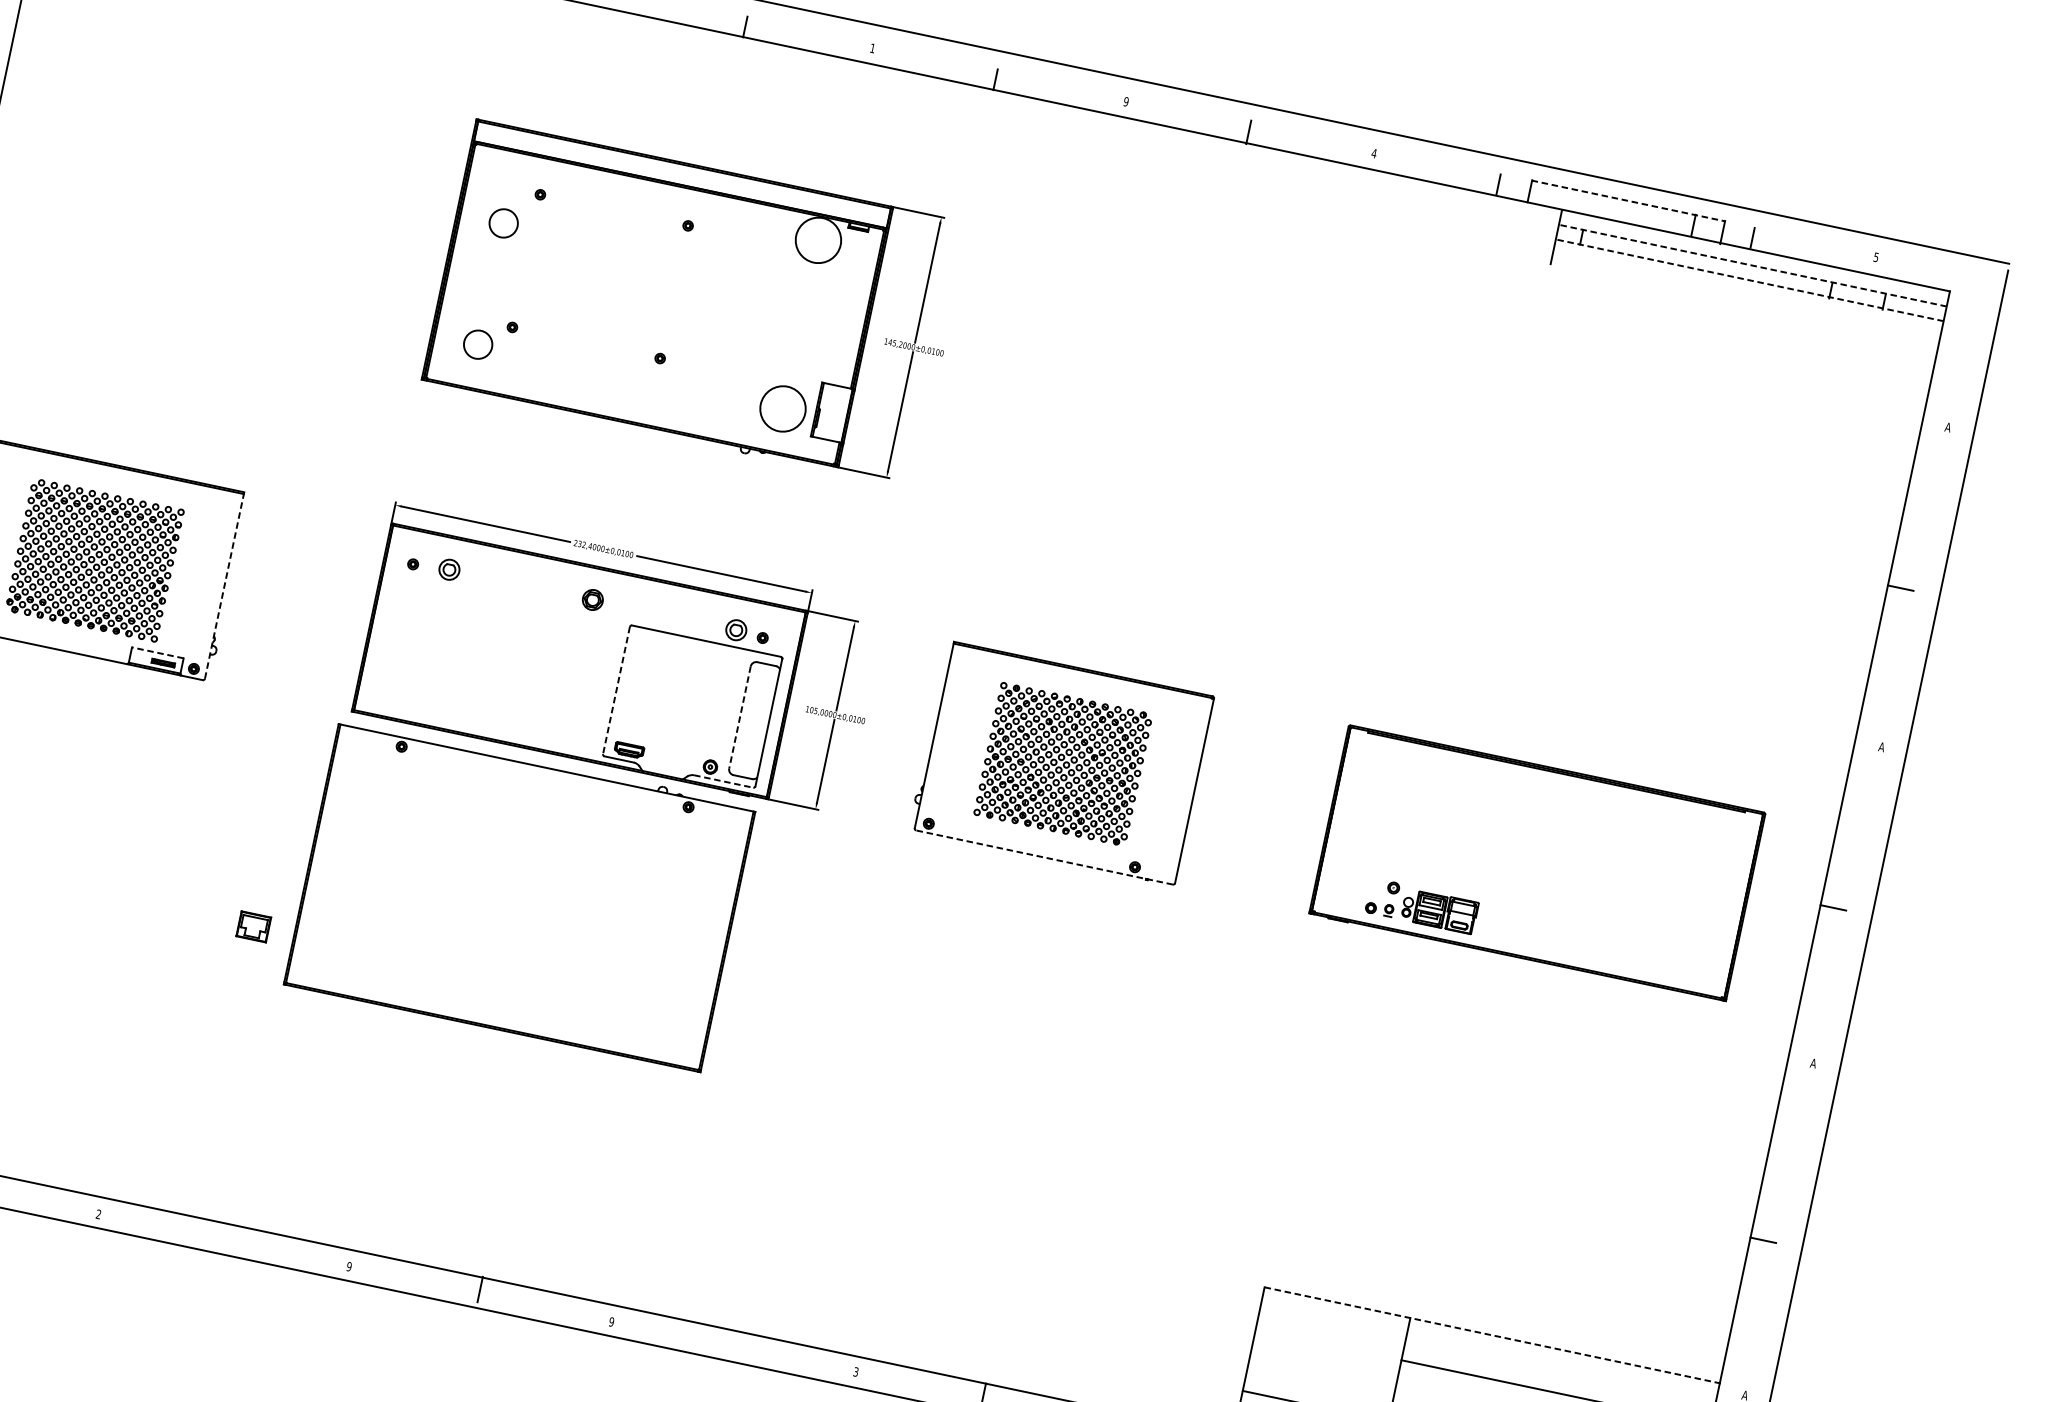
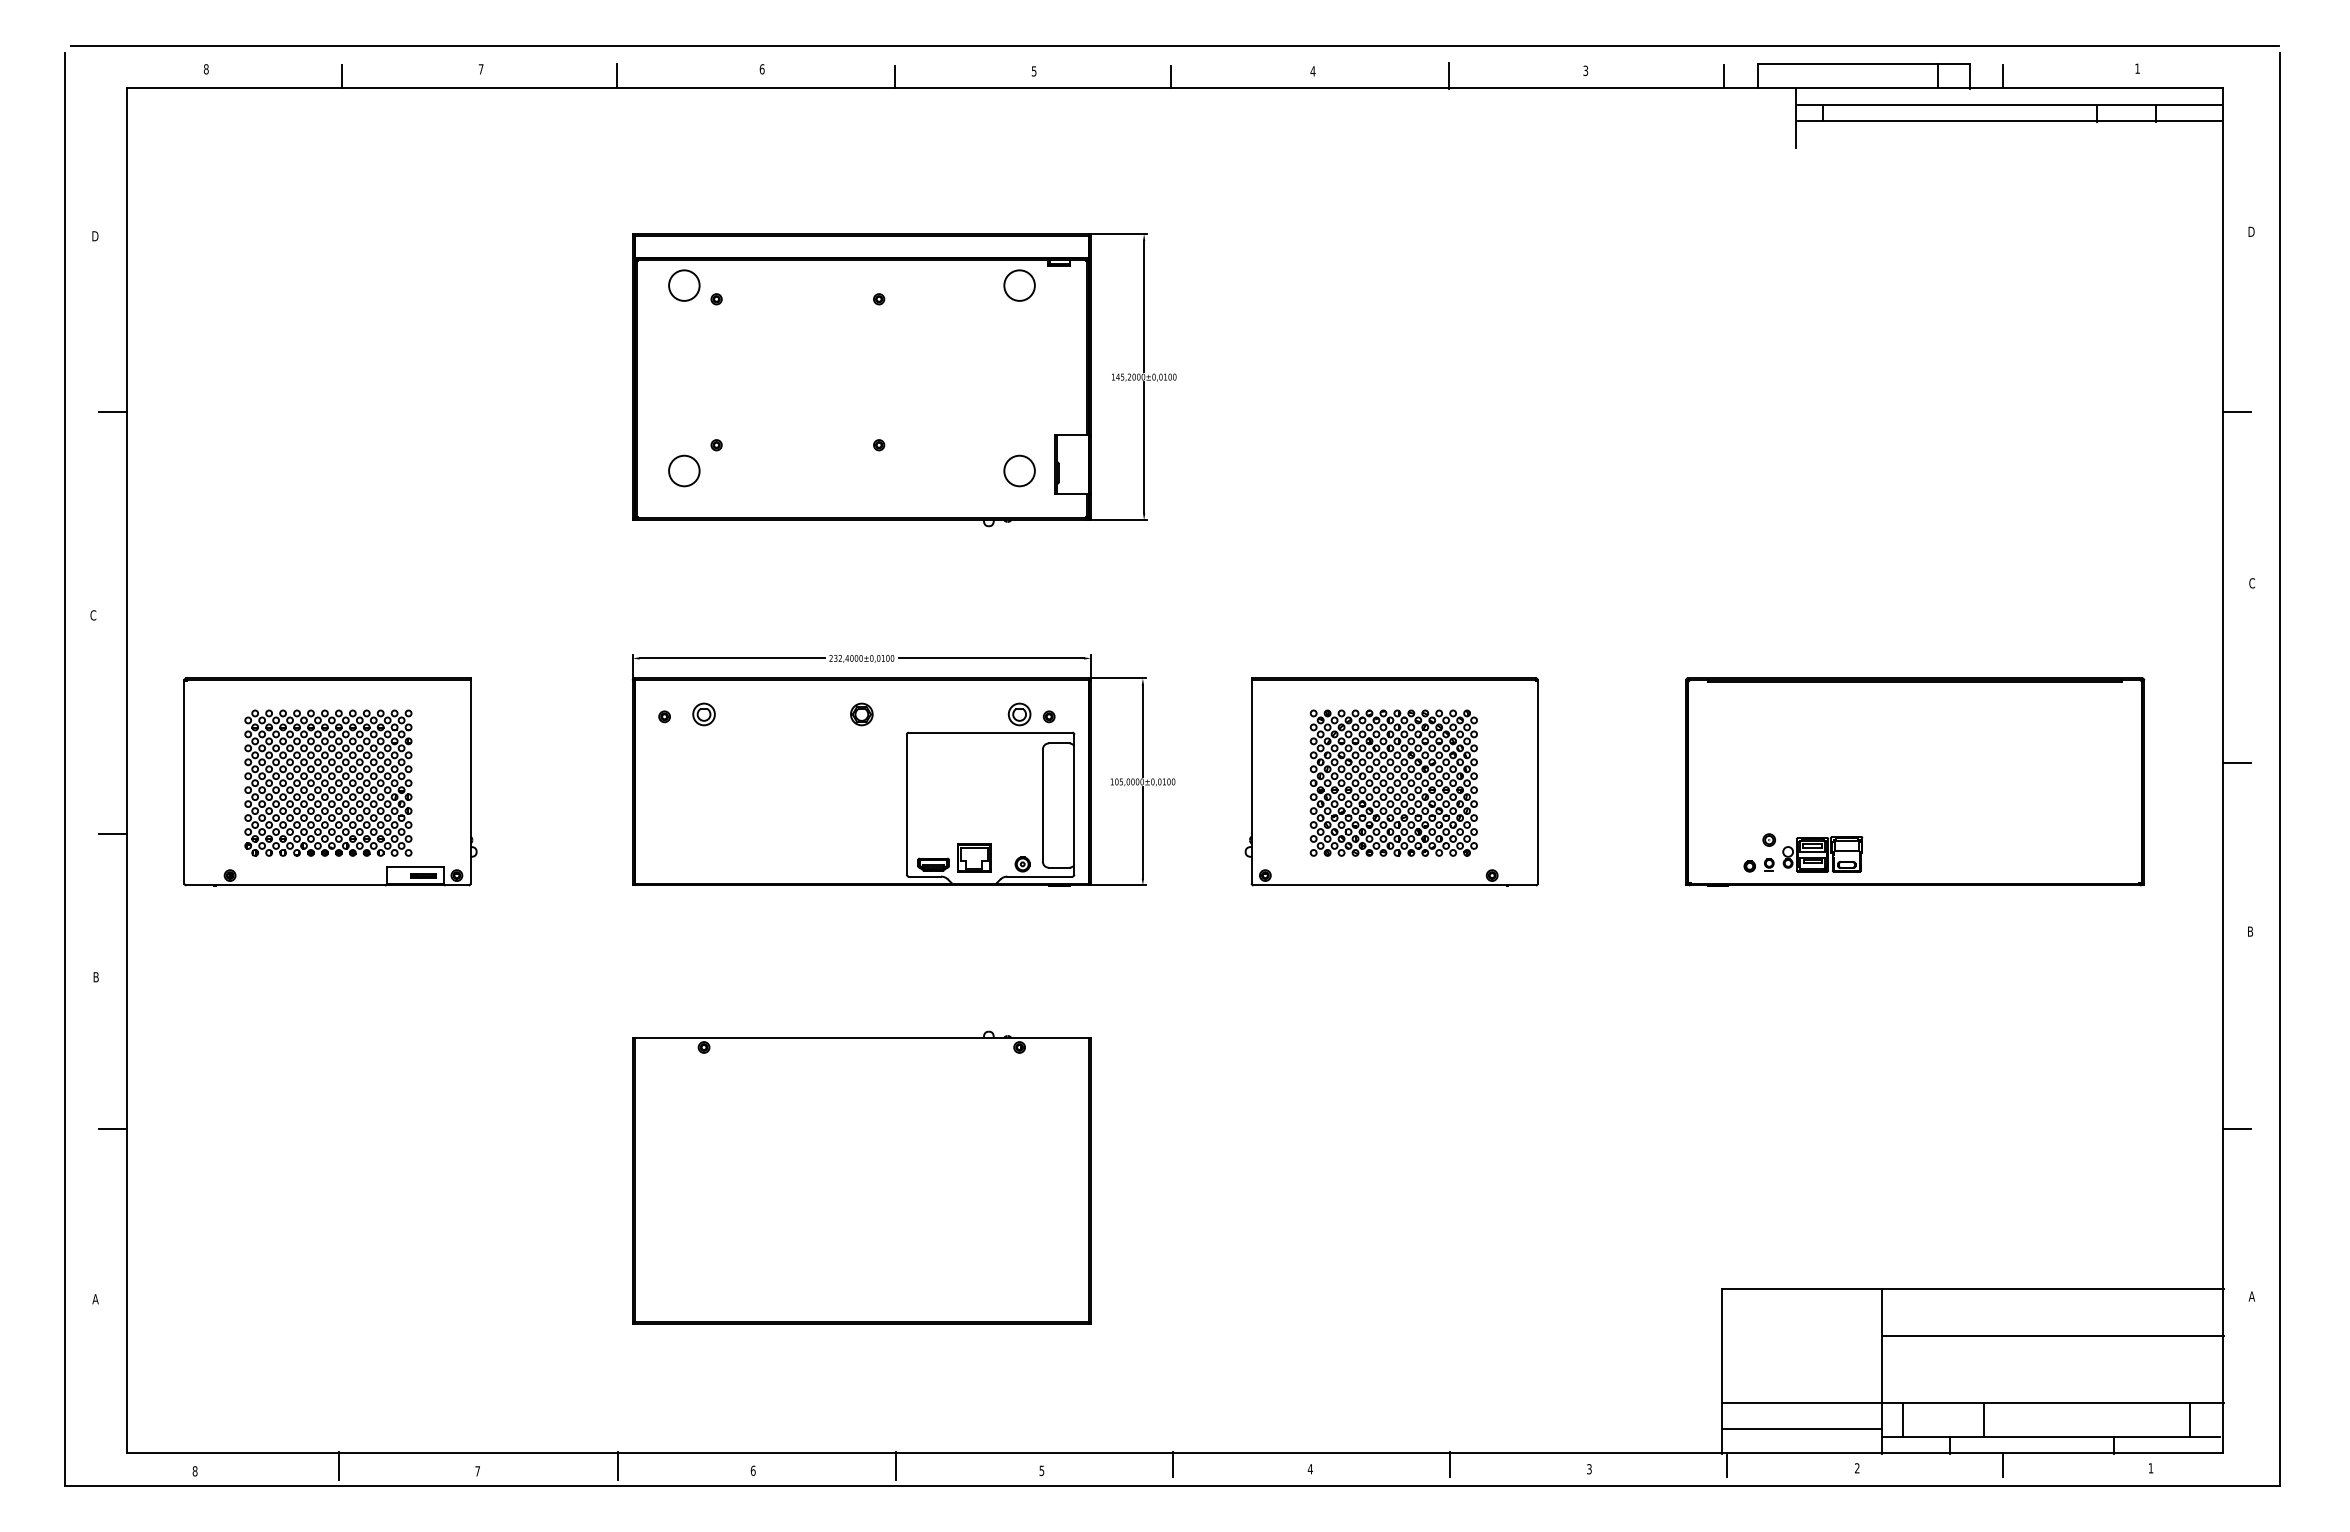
text: (872, 48) -> (1033, 71), 1 -> 5
text: (1125, 101) -> (1312, 71), 9 -> 4
text: (1374, 153) -> (1585, 70), 4 -> 3
line: (1628, 201) -> (1864, 64), dashed -> solid
circle: (503, 223) -> (684, 285), moved
circle: (818, 240) -> (1019, 285), size x0.62
text: (1876, 257) -> (2137, 68), 5 -> 1
line: (1753, 265) -> (2010, 104), dashed -> solid
line: (1750, 280) -> (2010, 120), dashed -> solid
circle: (782, 408) -> (1019, 470), size x0.62
text: (1947, 426) -> (2250, 231), A -> D
line: (224, 585) -> (470, 780), dashed -> solid
line: (157, 652) -> (414, 866), dashed -> solid
line: (616, 691) -> (906, 805), dashed -> solid
line: (739, 718) -> (1042, 806), dashed -> solid
text: (1882, 747) -> (2252, 583), A -> C
line: (723, 781) -> (1039, 876), dashed -> solid
line: (1044, 857) -> (1394, 885), dashed -> solid
part: (519, 895) -> (861, 1177), moved
part: (254, 926) -> (974, 857), moved
text: (1813, 1063) -> (2250, 931), A -> B
text: (98, 1214) -> (477, 1471), 2 -> 7
line: (226, 1235) -> (617, 1465), added
text: (348, 1266) -> (752, 1470), 9 -> 6
text: (611, 1321) -> (1041, 1470), 9 -> 5
line: (1493, 1335) -> (1973, 1289), dashed -> solid
line: (732, 1341) -> (1173, 1464), added
text: (855, 1372) -> (1309, 1469), 3 -> 4

